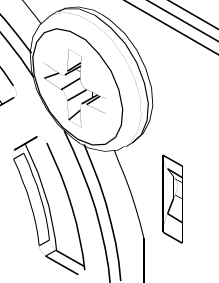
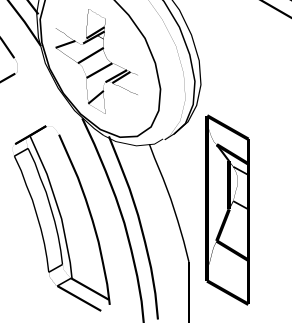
part: (172, 198) -> (227, 208), size x1.6

